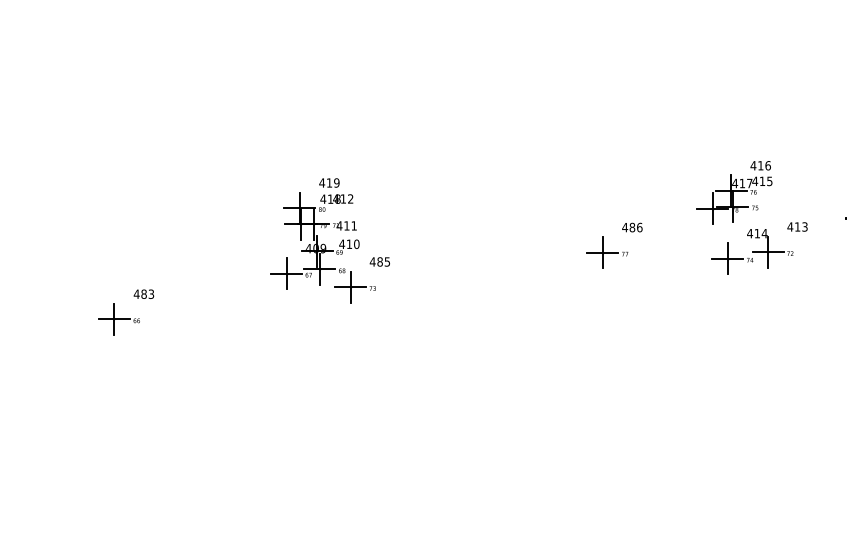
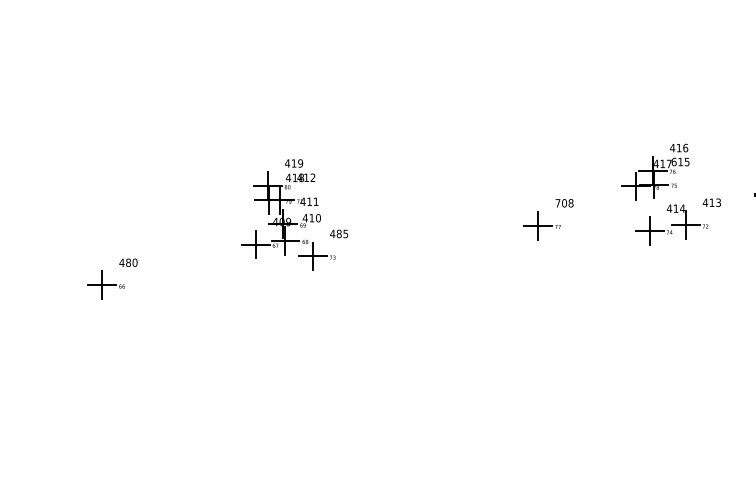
text: (755, 181) -> (674, 162), 415 -> 615
text: (632, 227) -> (564, 203), 486 -> 708
text: (151, 293) -> (135, 262), 483 -> 480

